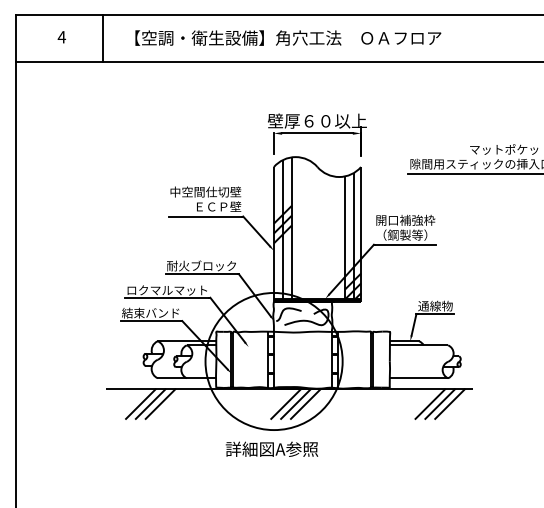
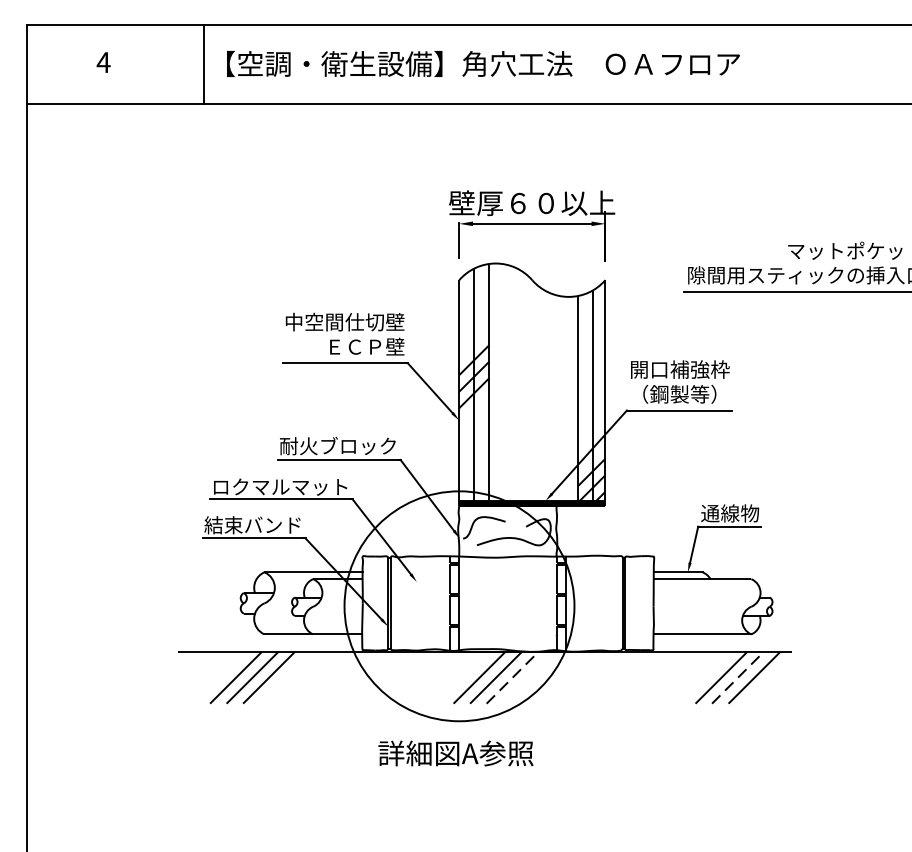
line: (102, 38) -> (203, 64), moved
line: (305, 404) -> (512, 678), solid -> dashed
line: (440, 404) -> (738, 678), solid -> dashed

